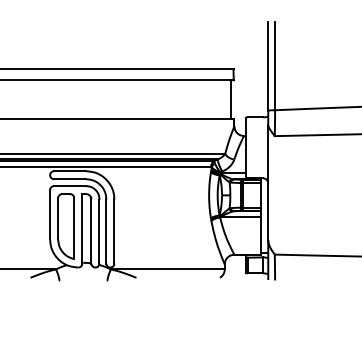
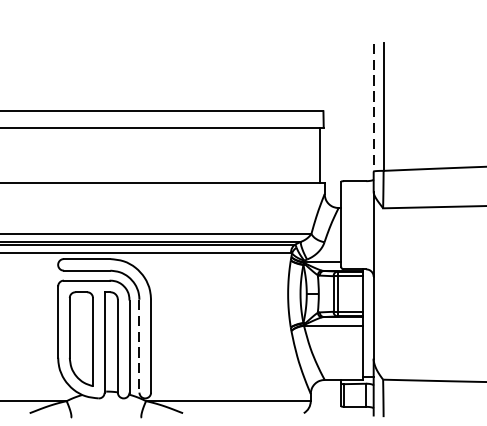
line: (268, 67) -> (374, 109), solid -> dashed
line: (106, 231) -> (139, 346), solid -> dashed

